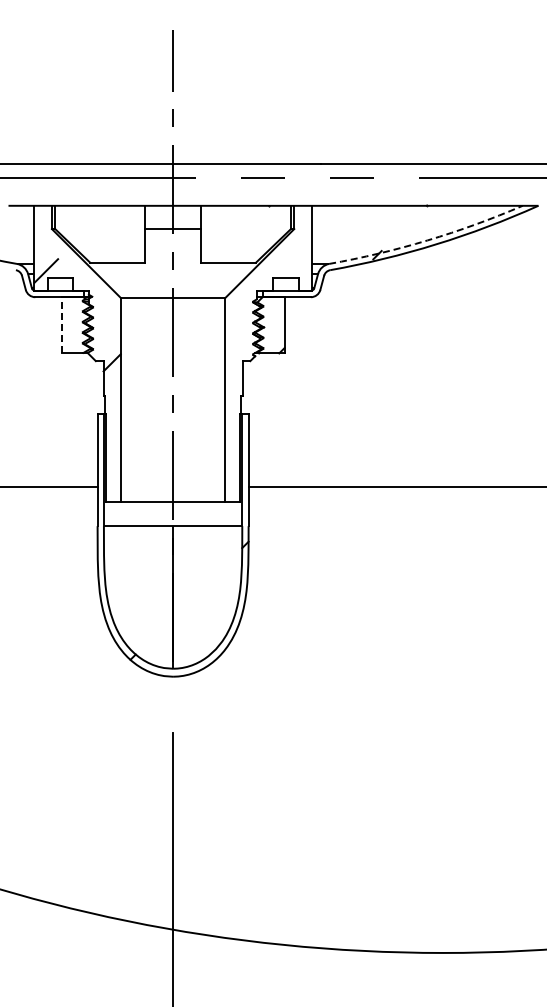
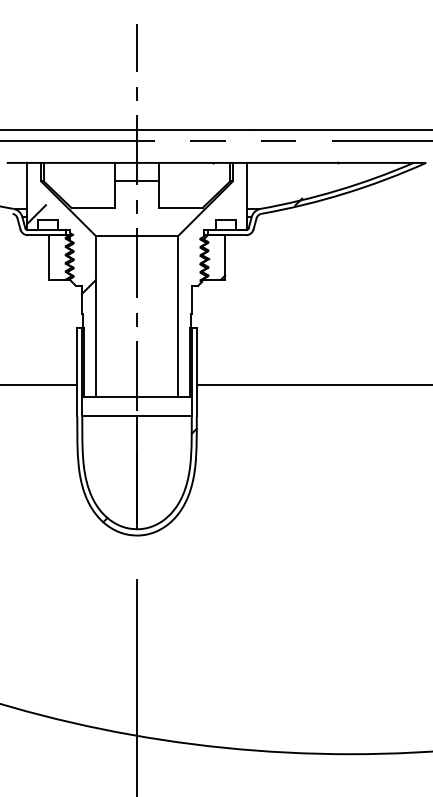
arc: (427, 240) -> (338, 190), dashed -> solid
line: (61, 324) -> (48, 256), dashed -> solid

